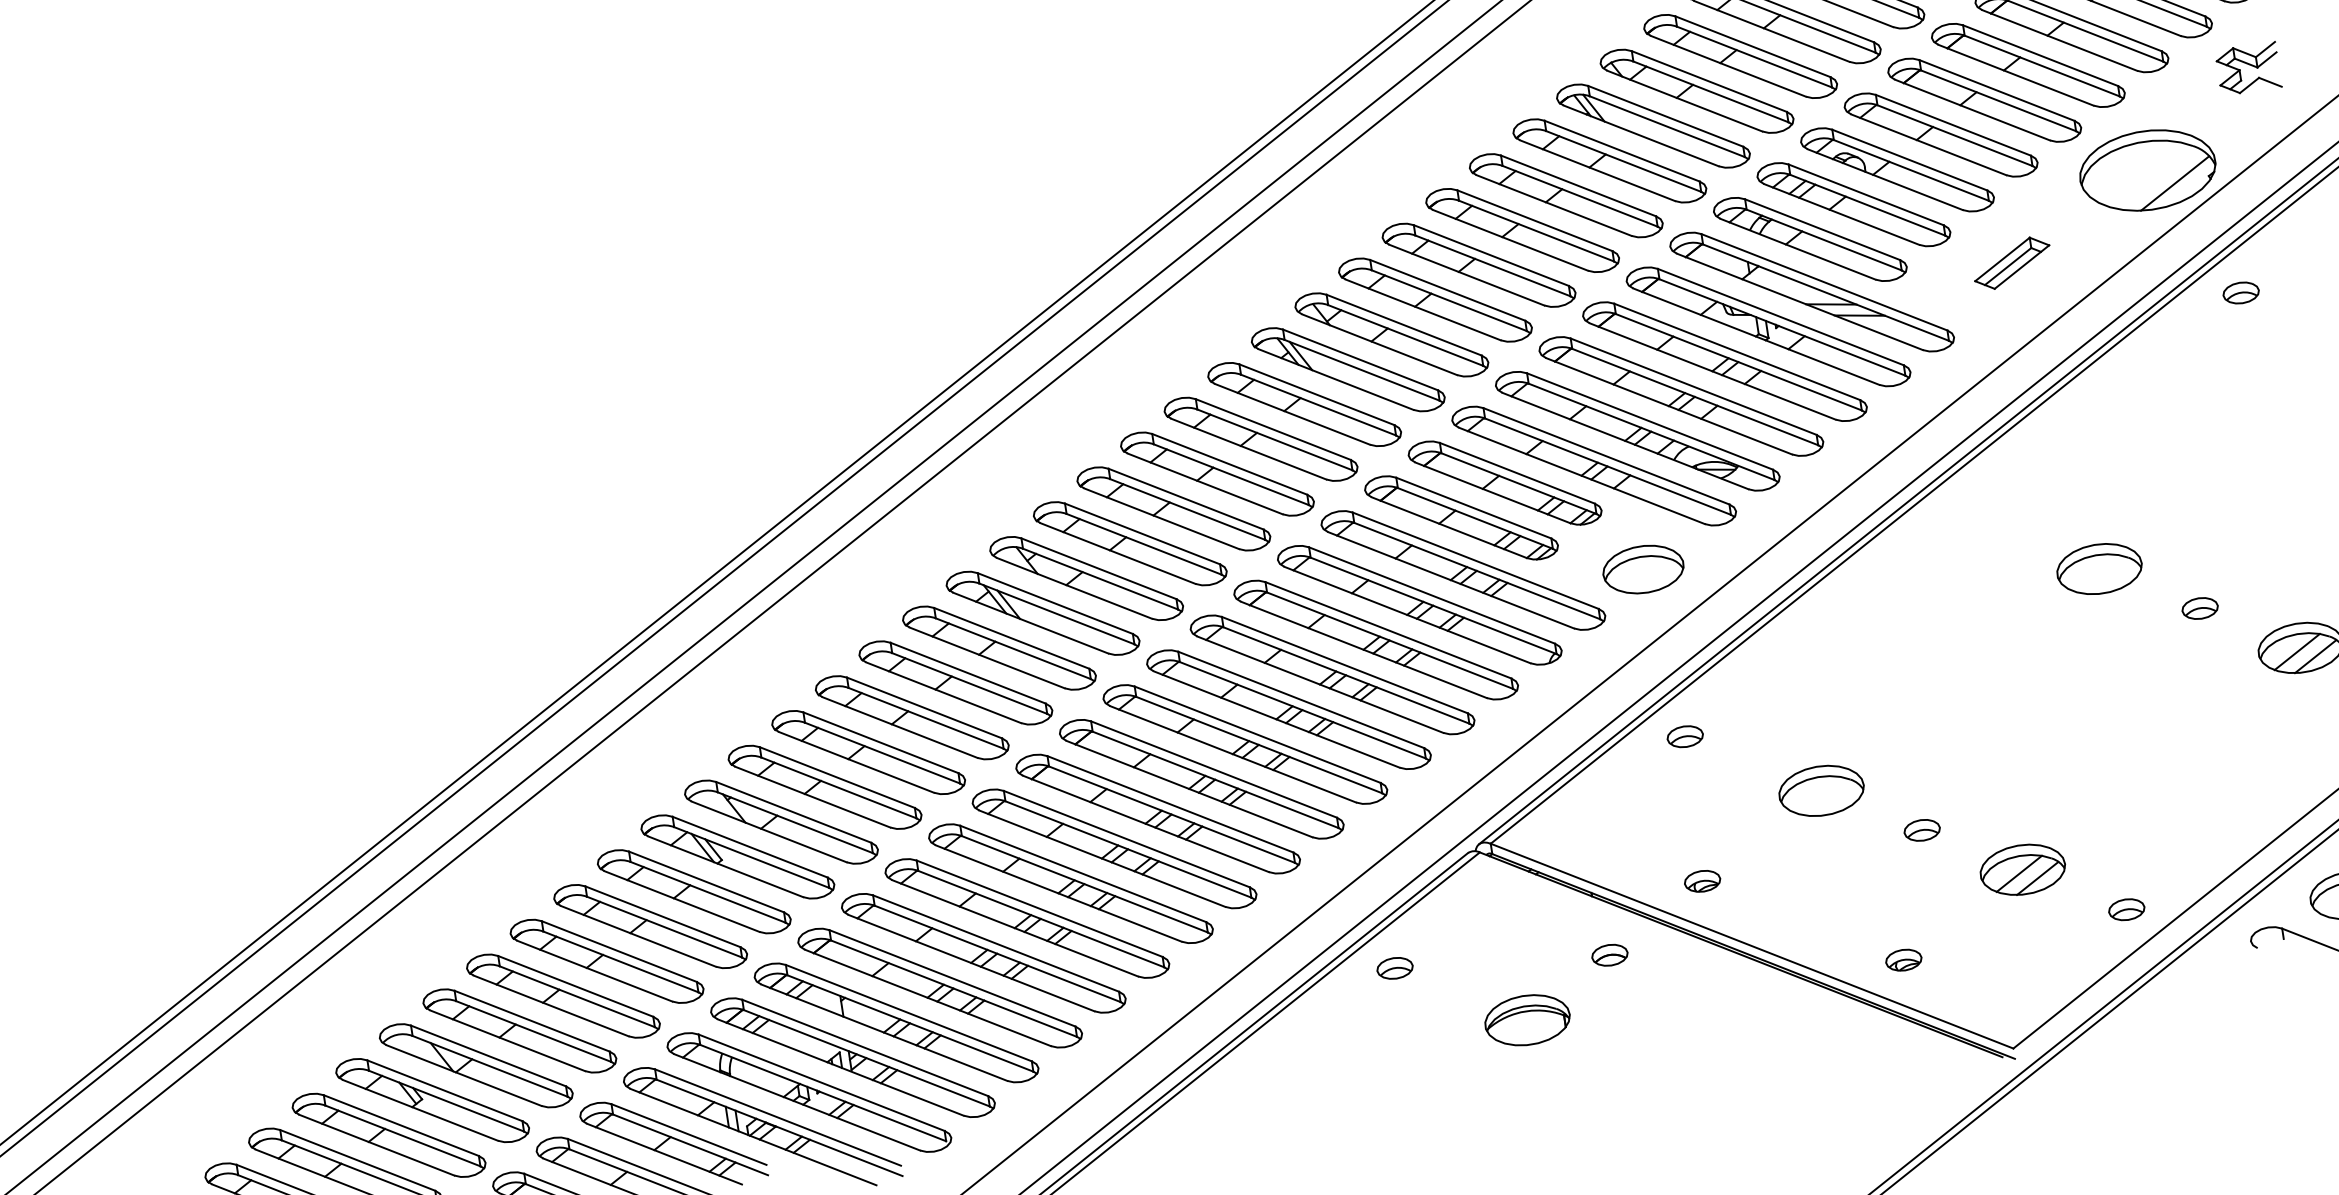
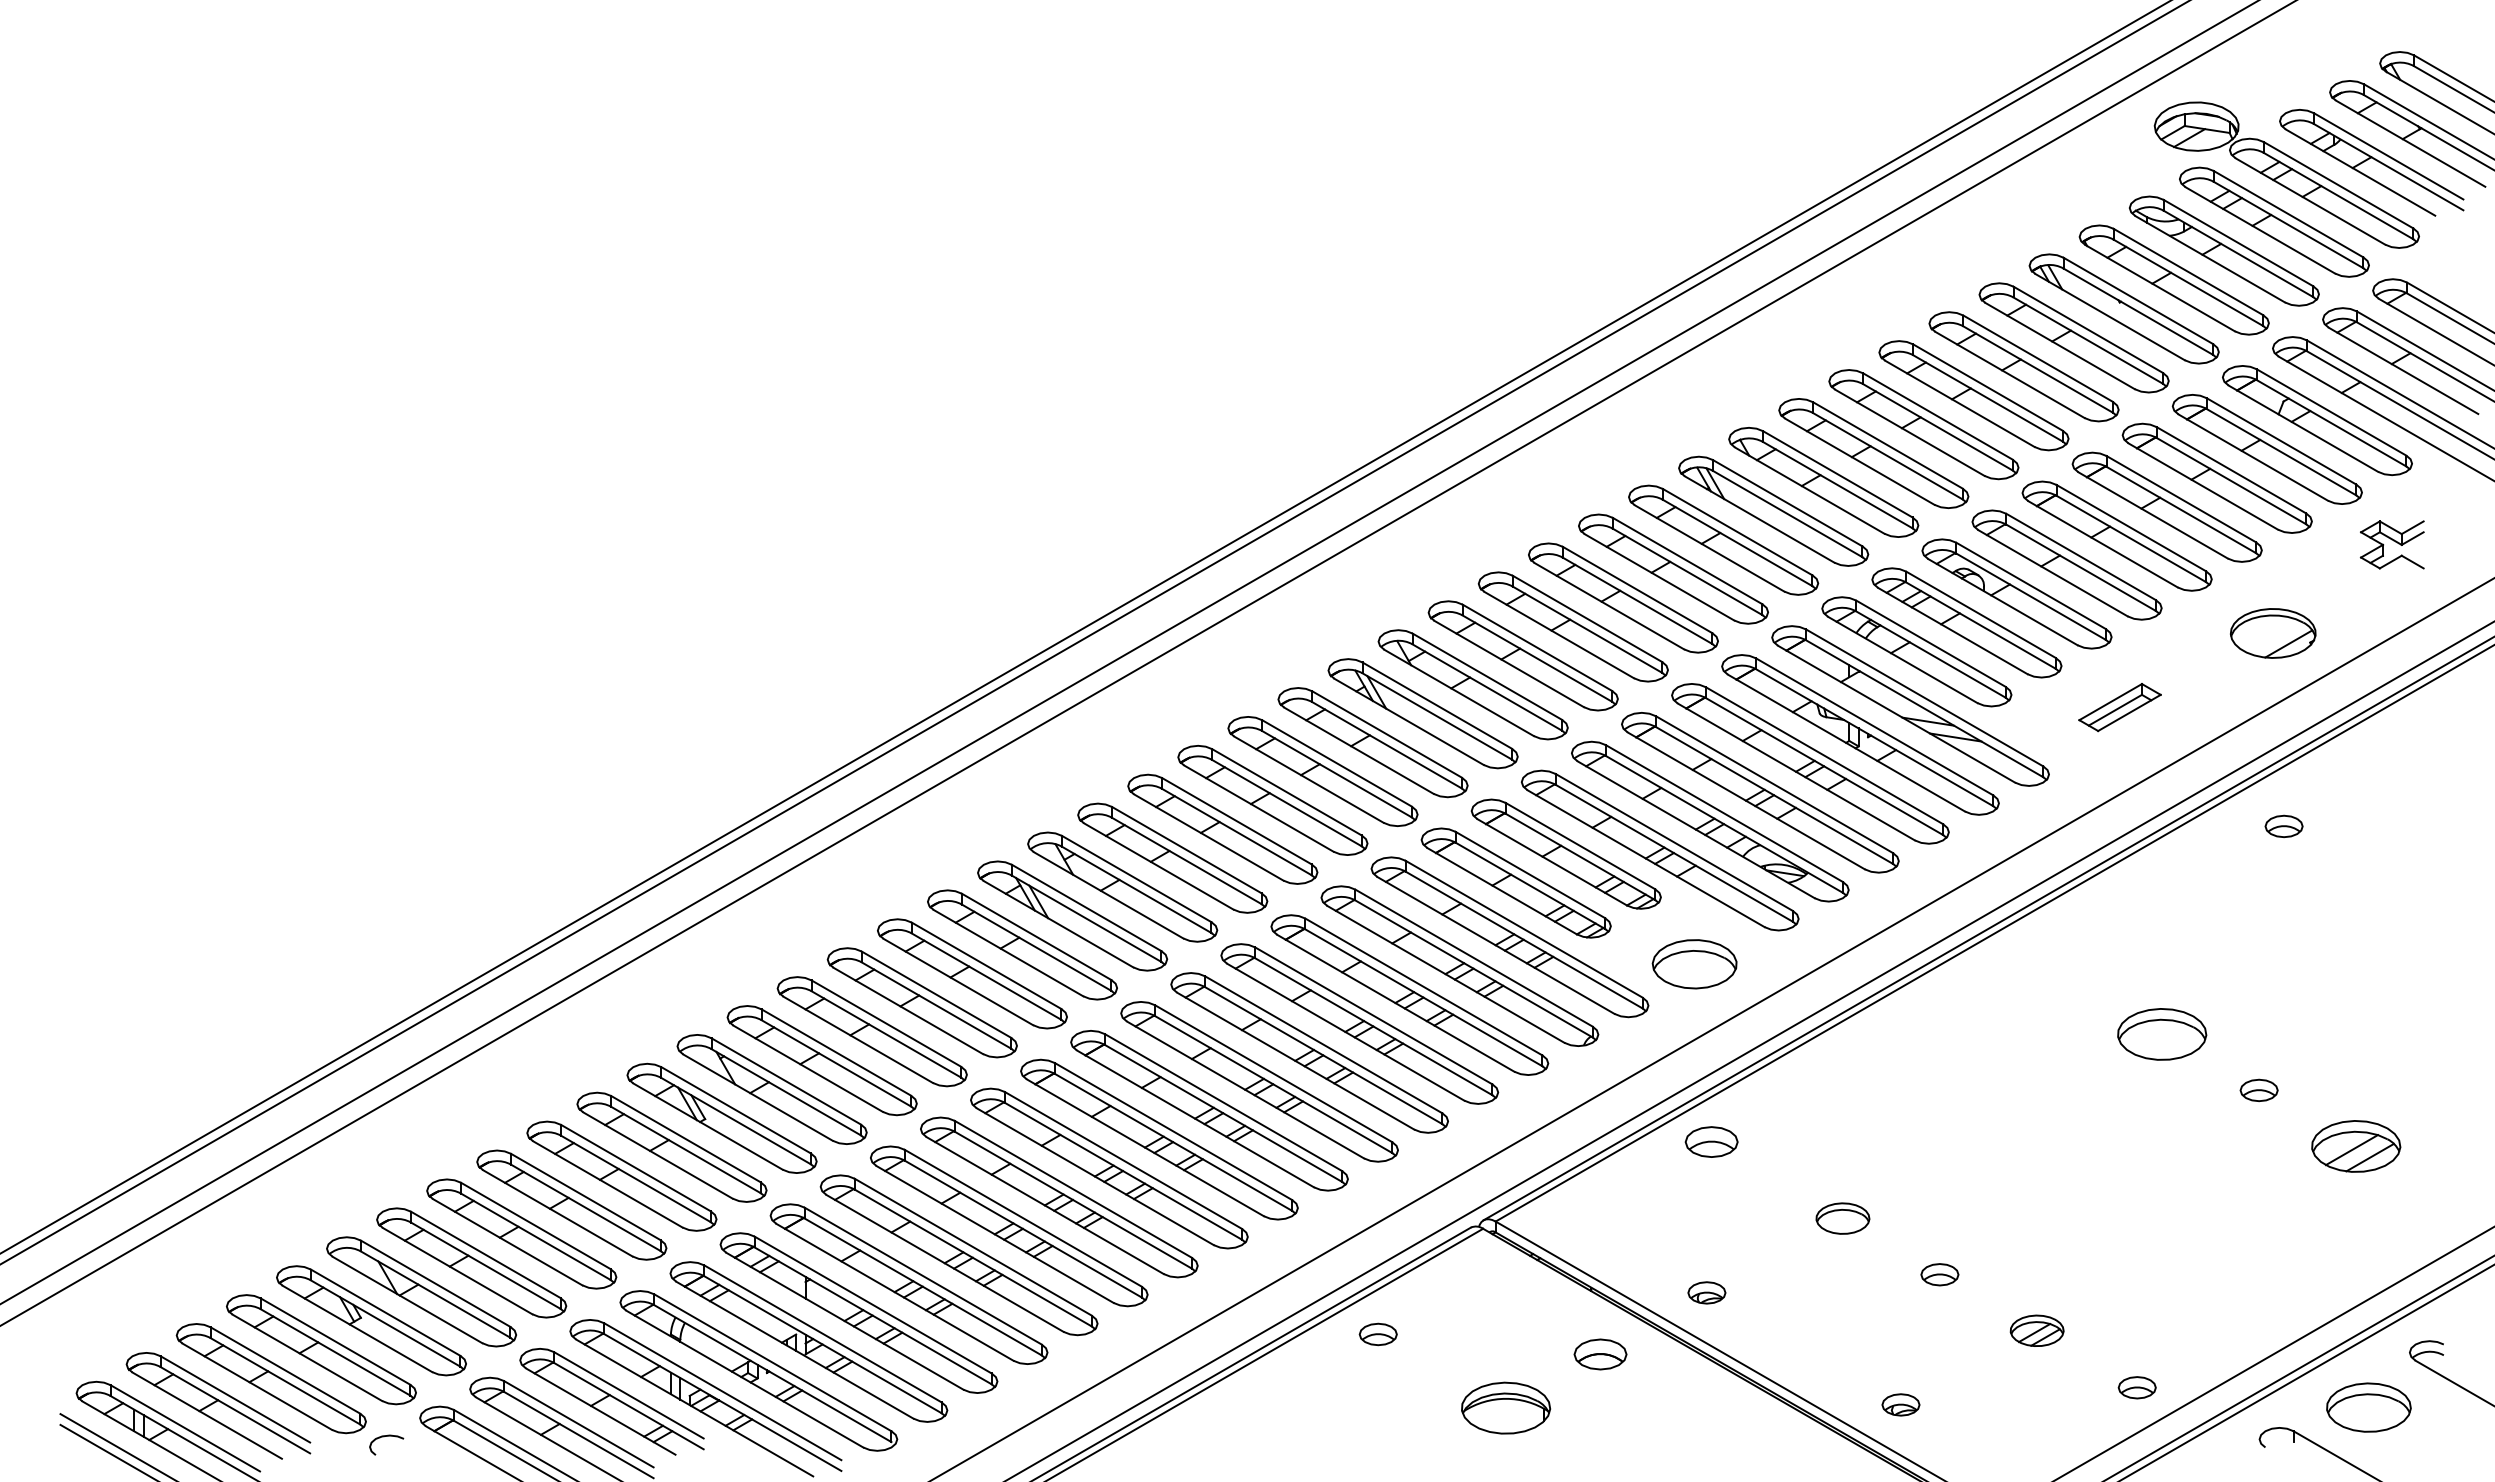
part: (2146, 170) -> (2272, 633), size x0.6
part: (2240, 293) -> (2283, 826), moved
part: (1685, 736) -> (1711, 1141), size x1.4
part: (1821, 790) -> (1842, 1218), size x0.6
part: (2023, 869) -> (2037, 1330), size x0.6
part: (1609, 954) -> (1600, 1353), size x1.4

